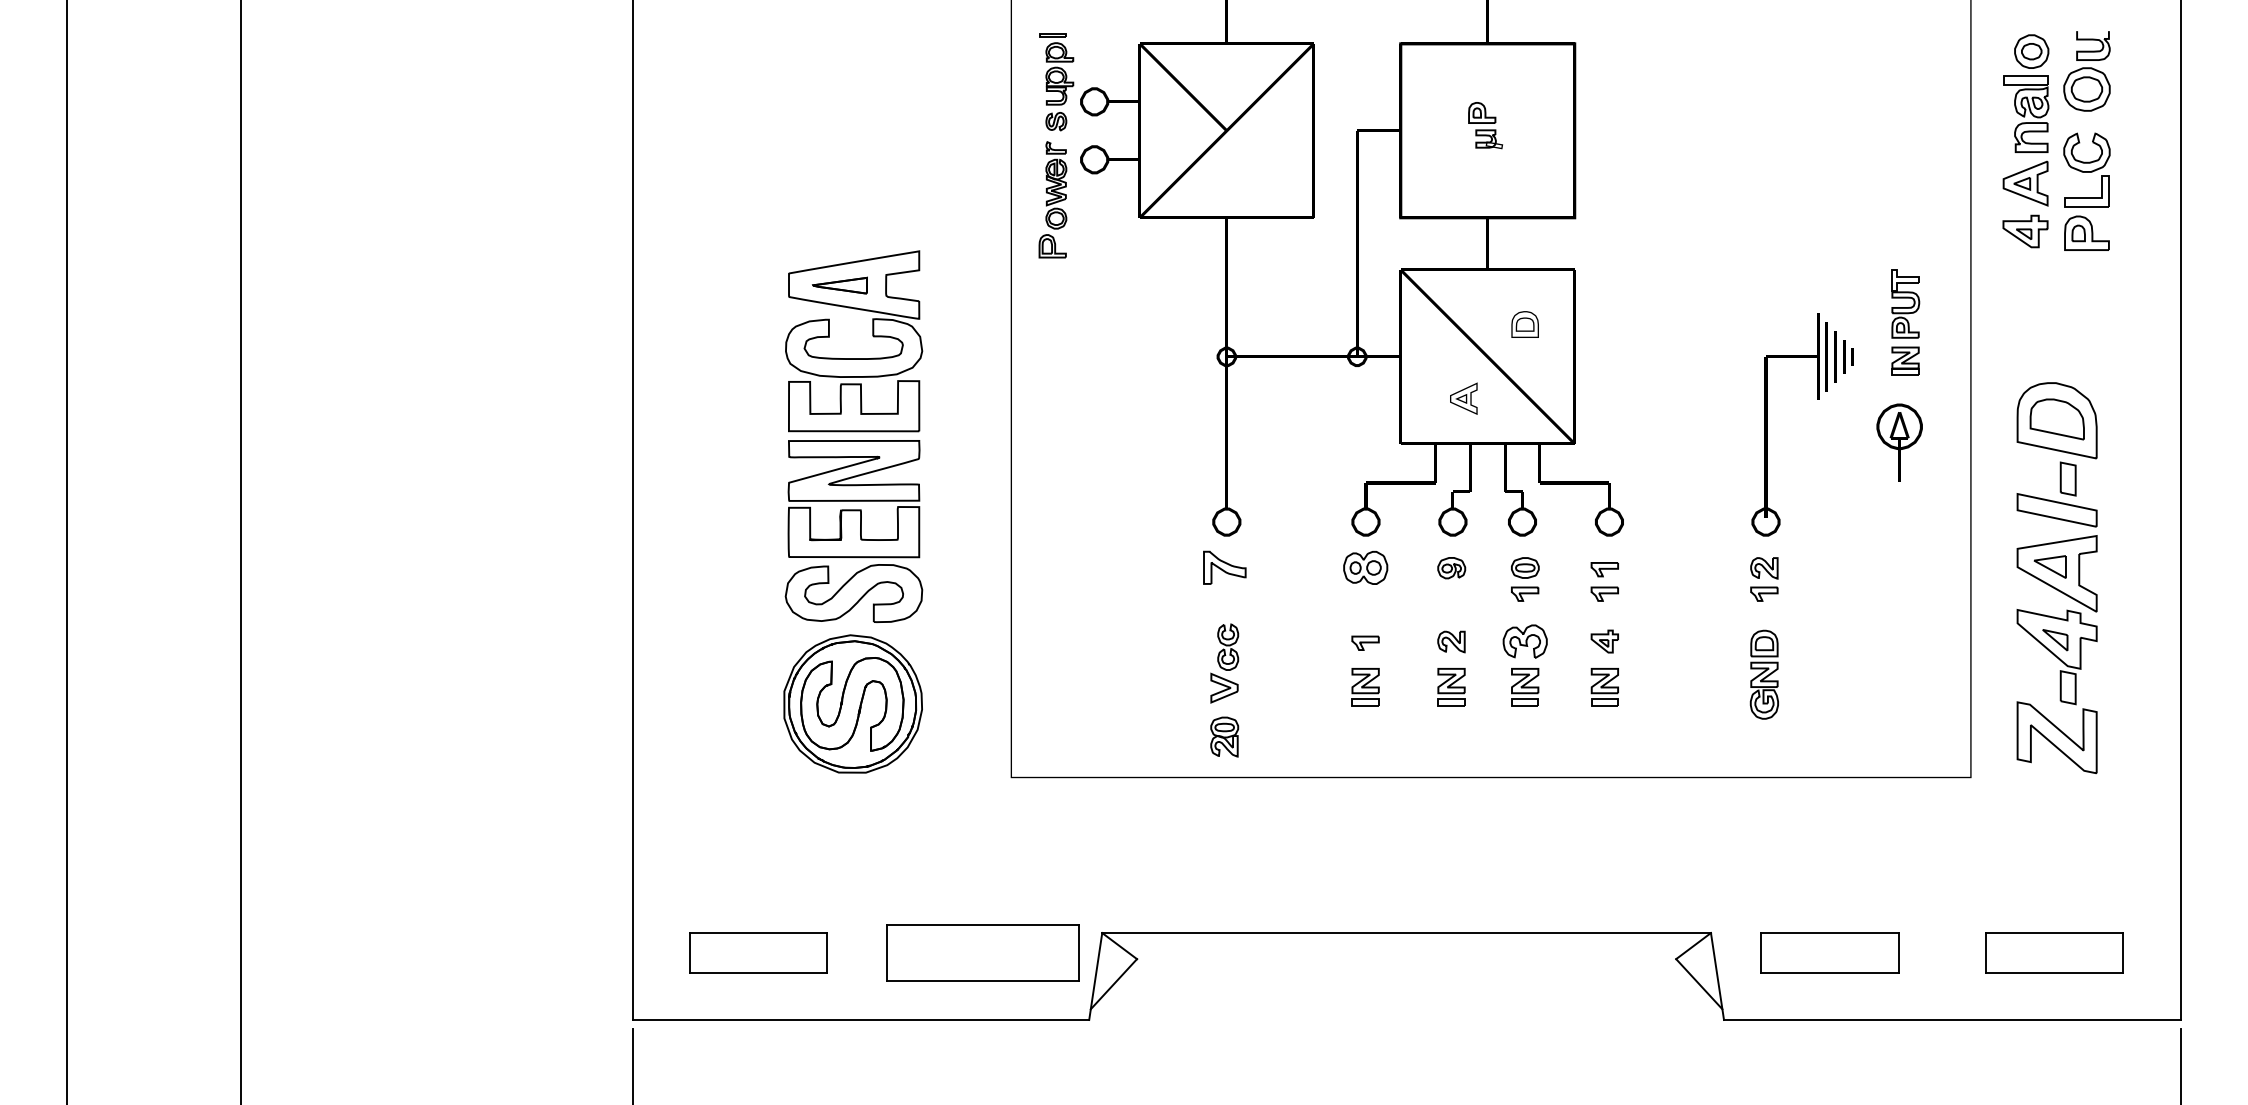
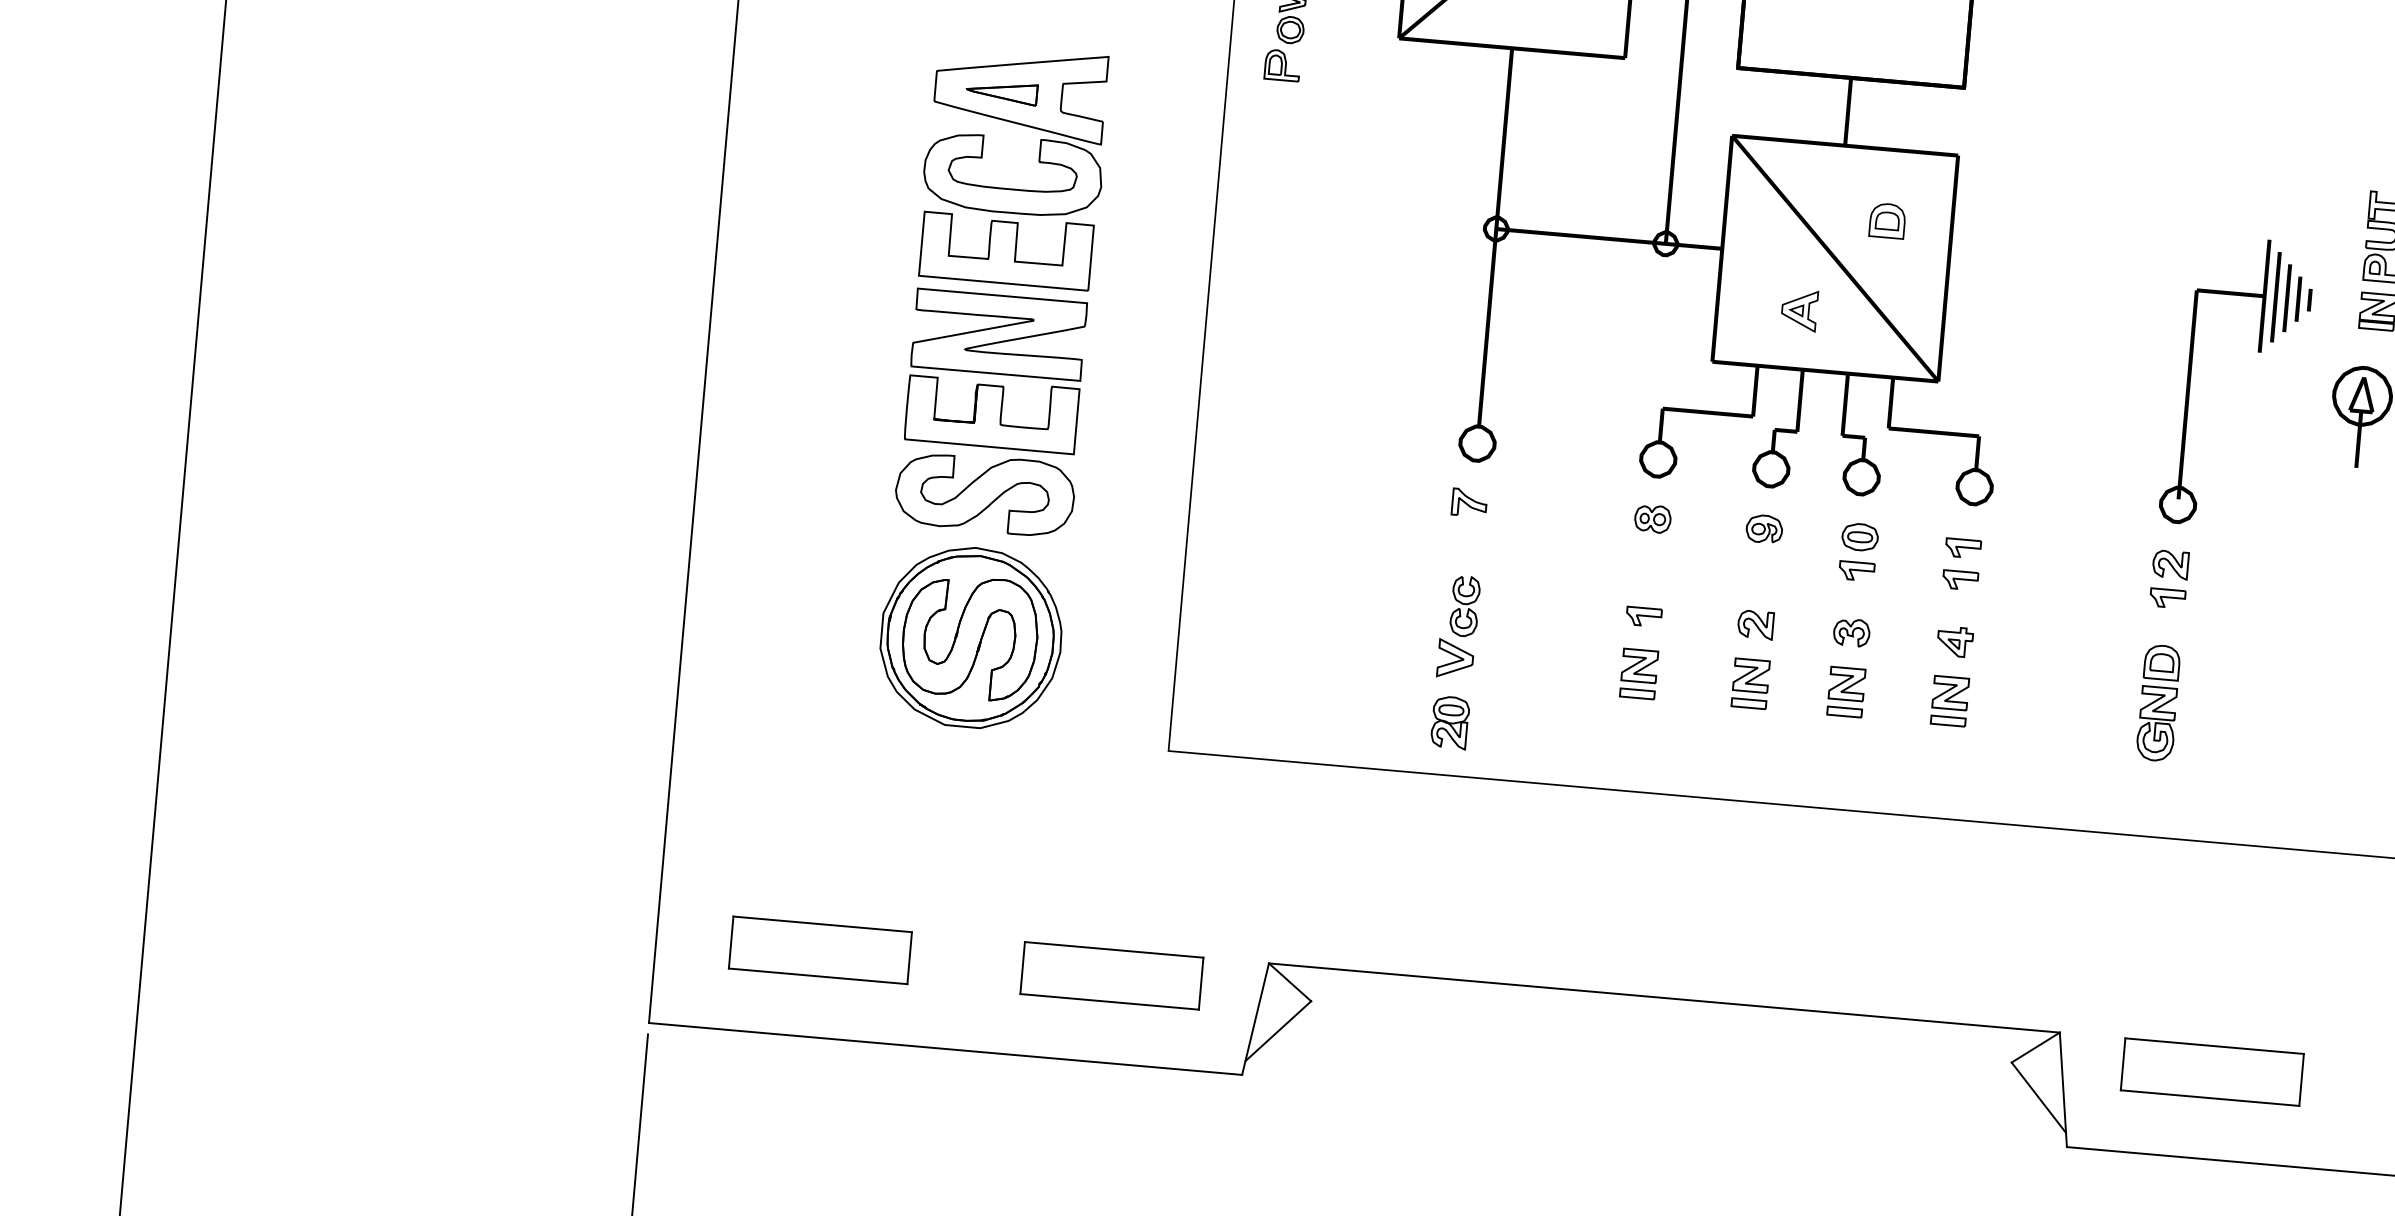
part: (1224, 567) -> (1469, 502), size x0.62
part: (1365, 567) -> (1652, 518), size x0.62
part: (1525, 641) -> (1852, 632), size x0.62
part: (982, 952) -> (1111, 975), size x0.71

